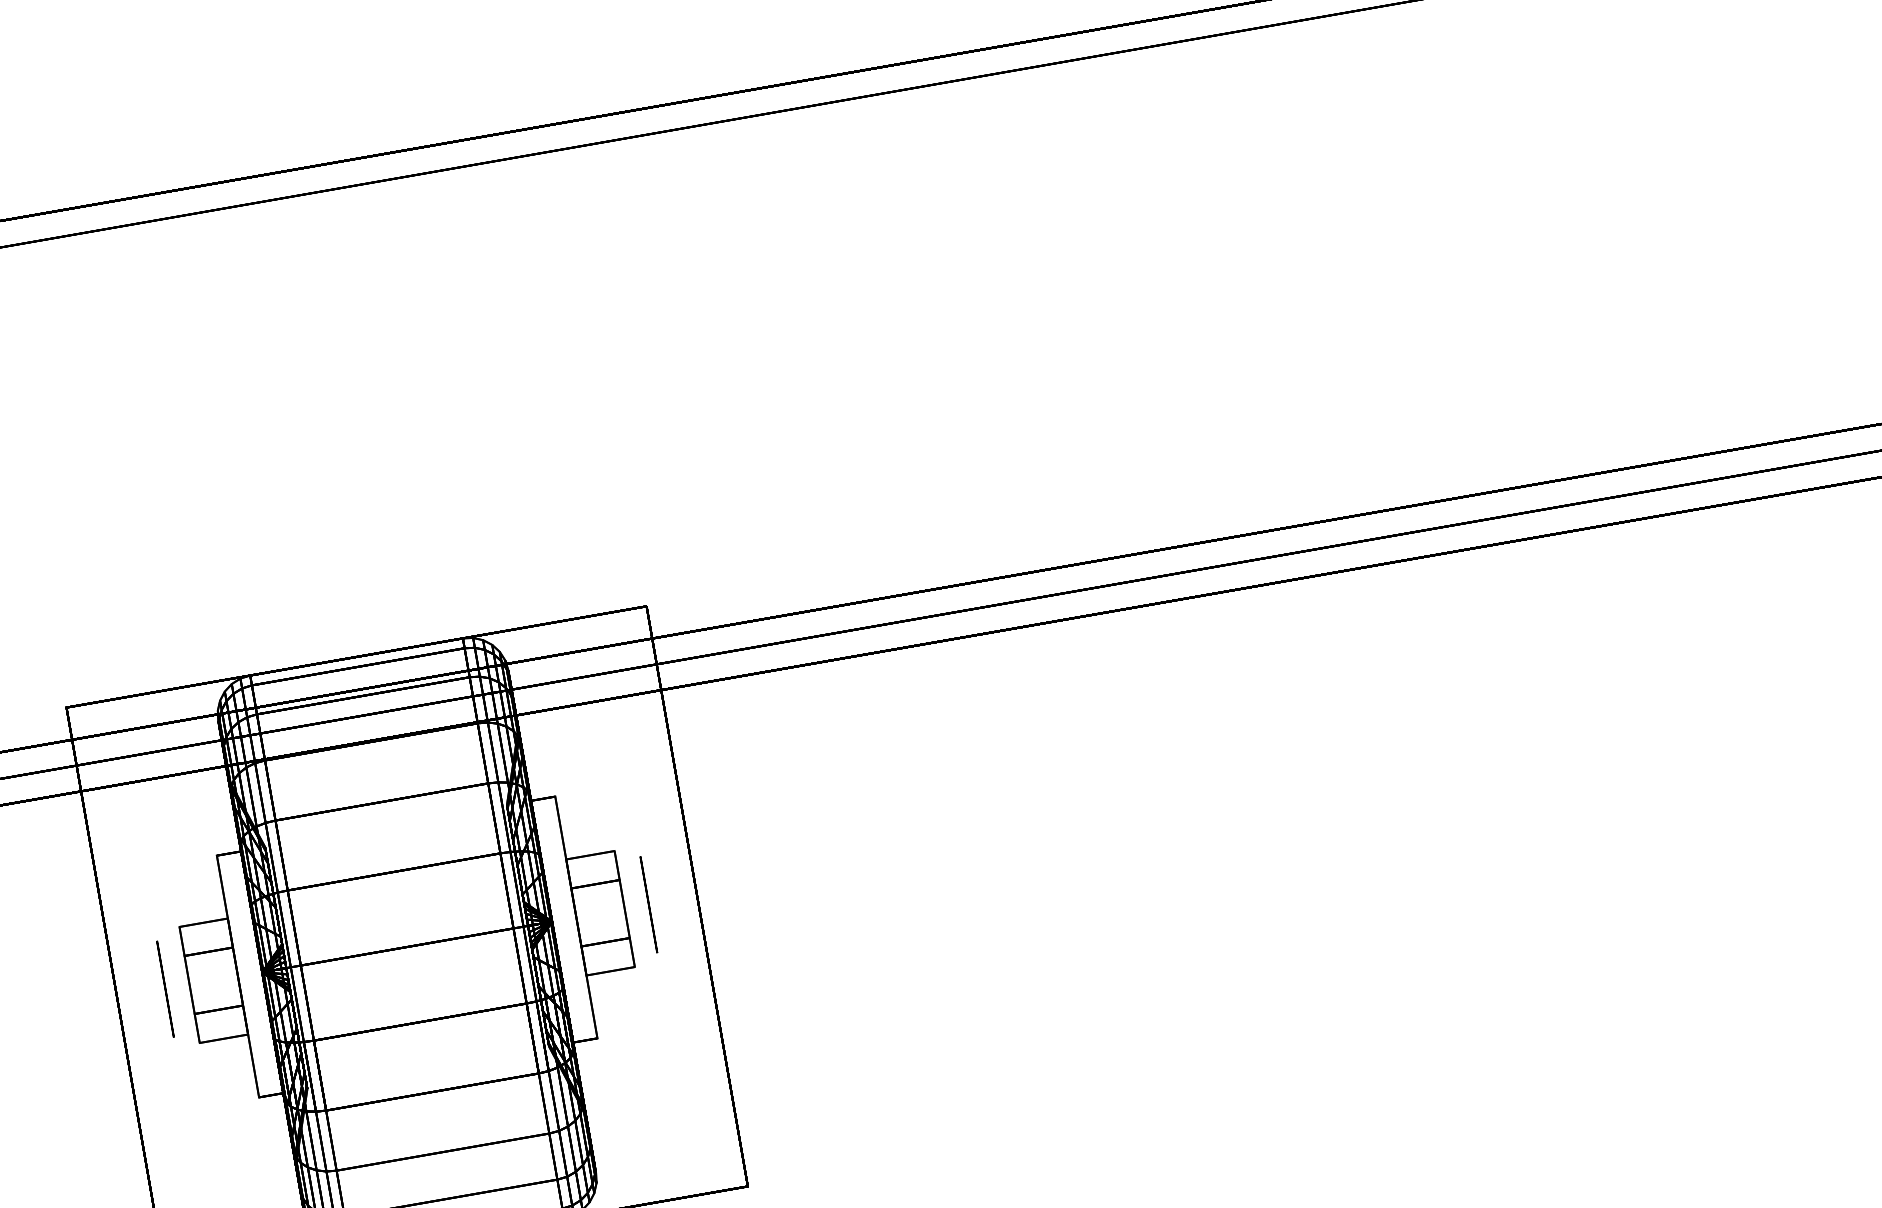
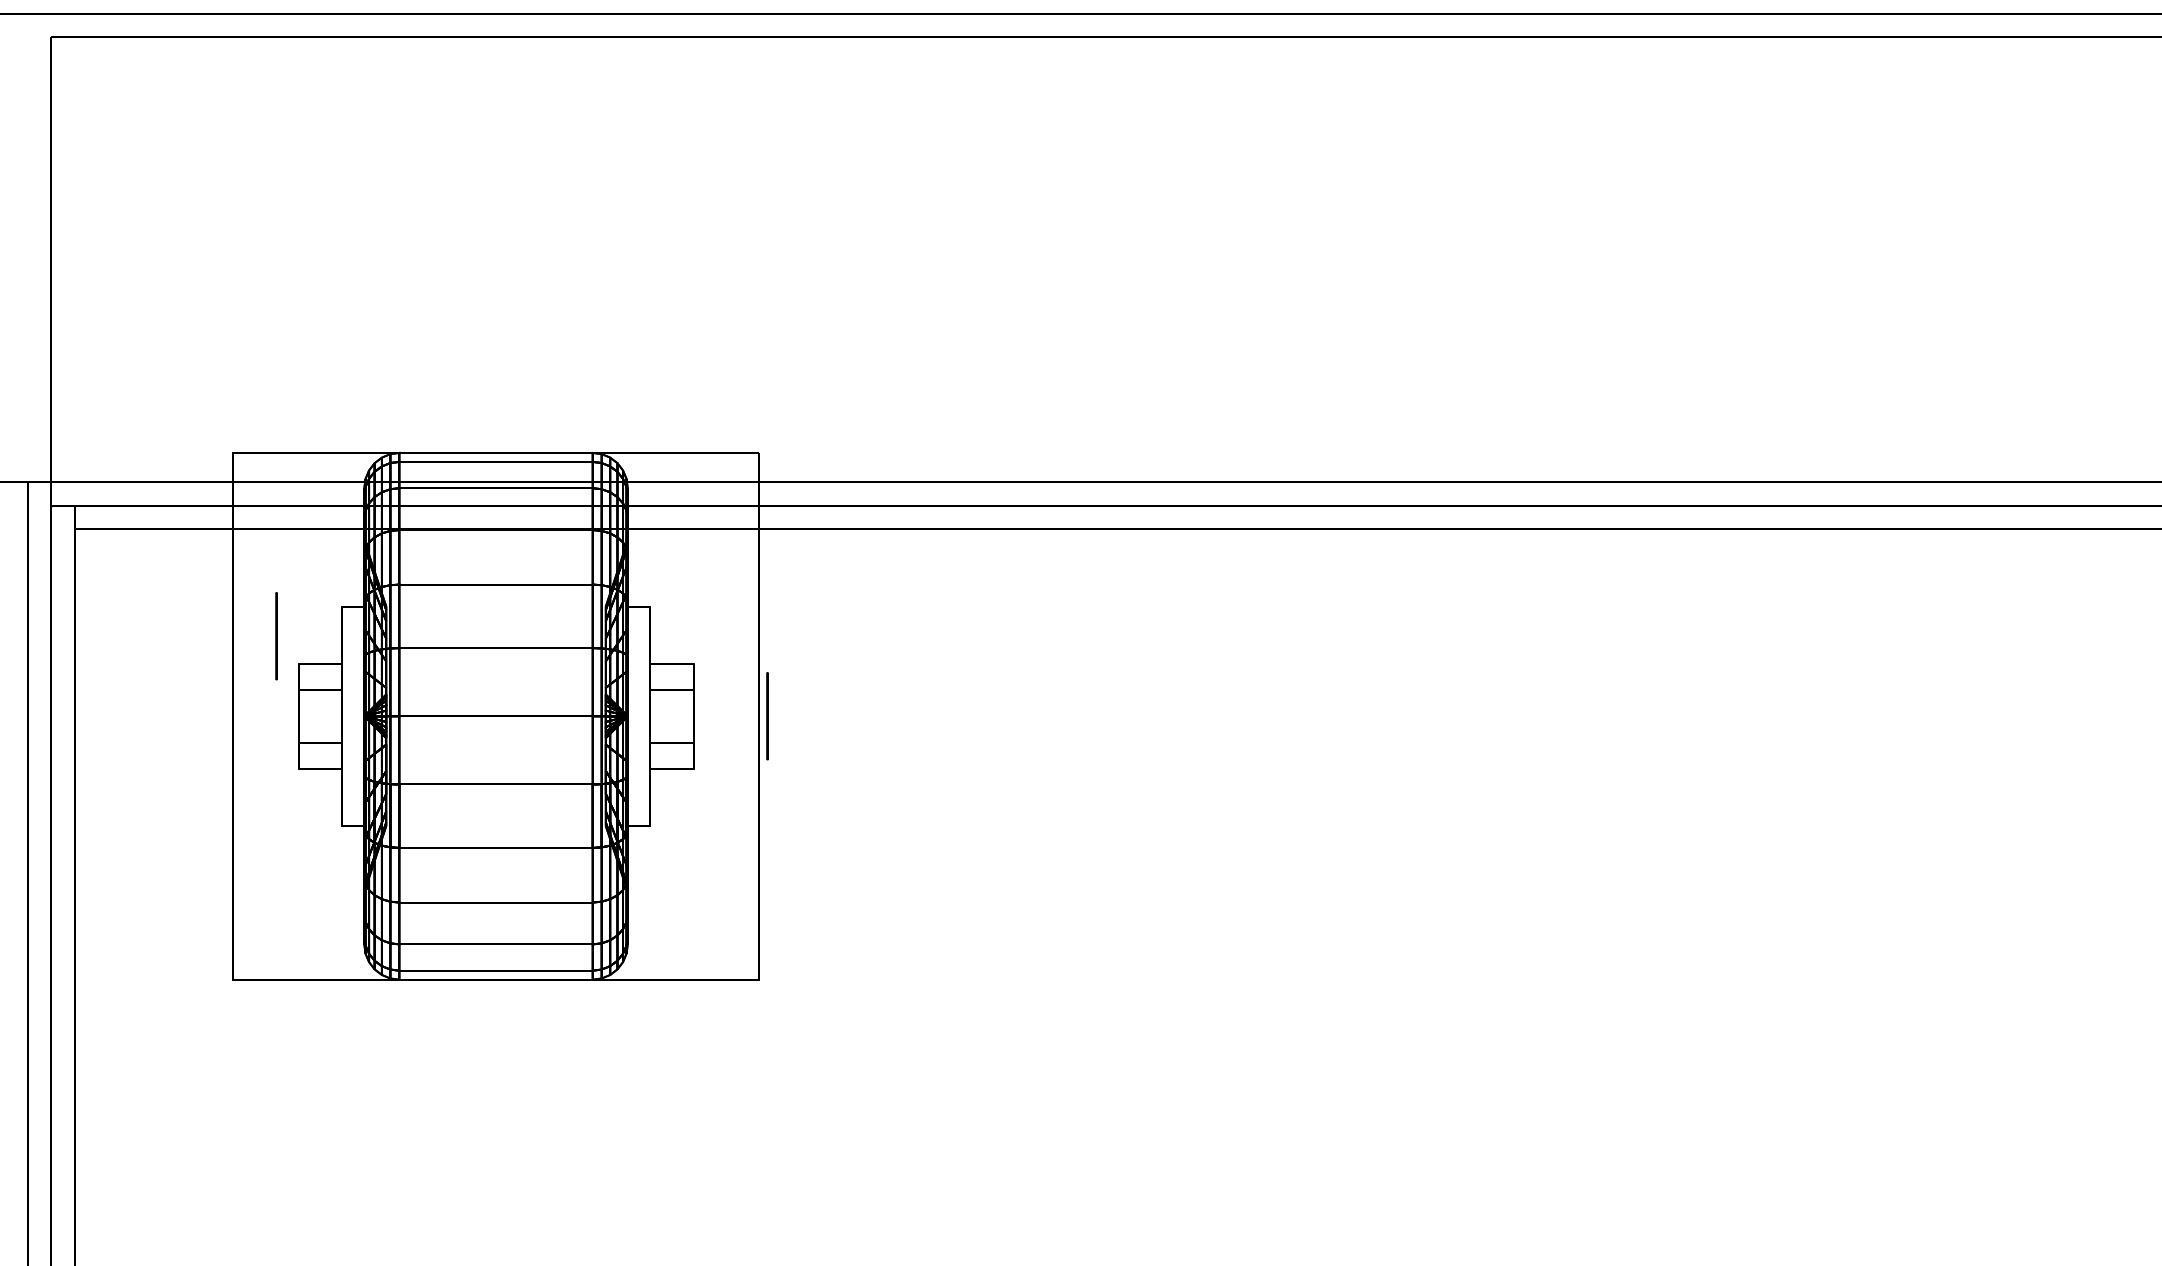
circle: (648, 905) -> (767, 716), moved
circle: (165, 989) -> (276, 636), moved

